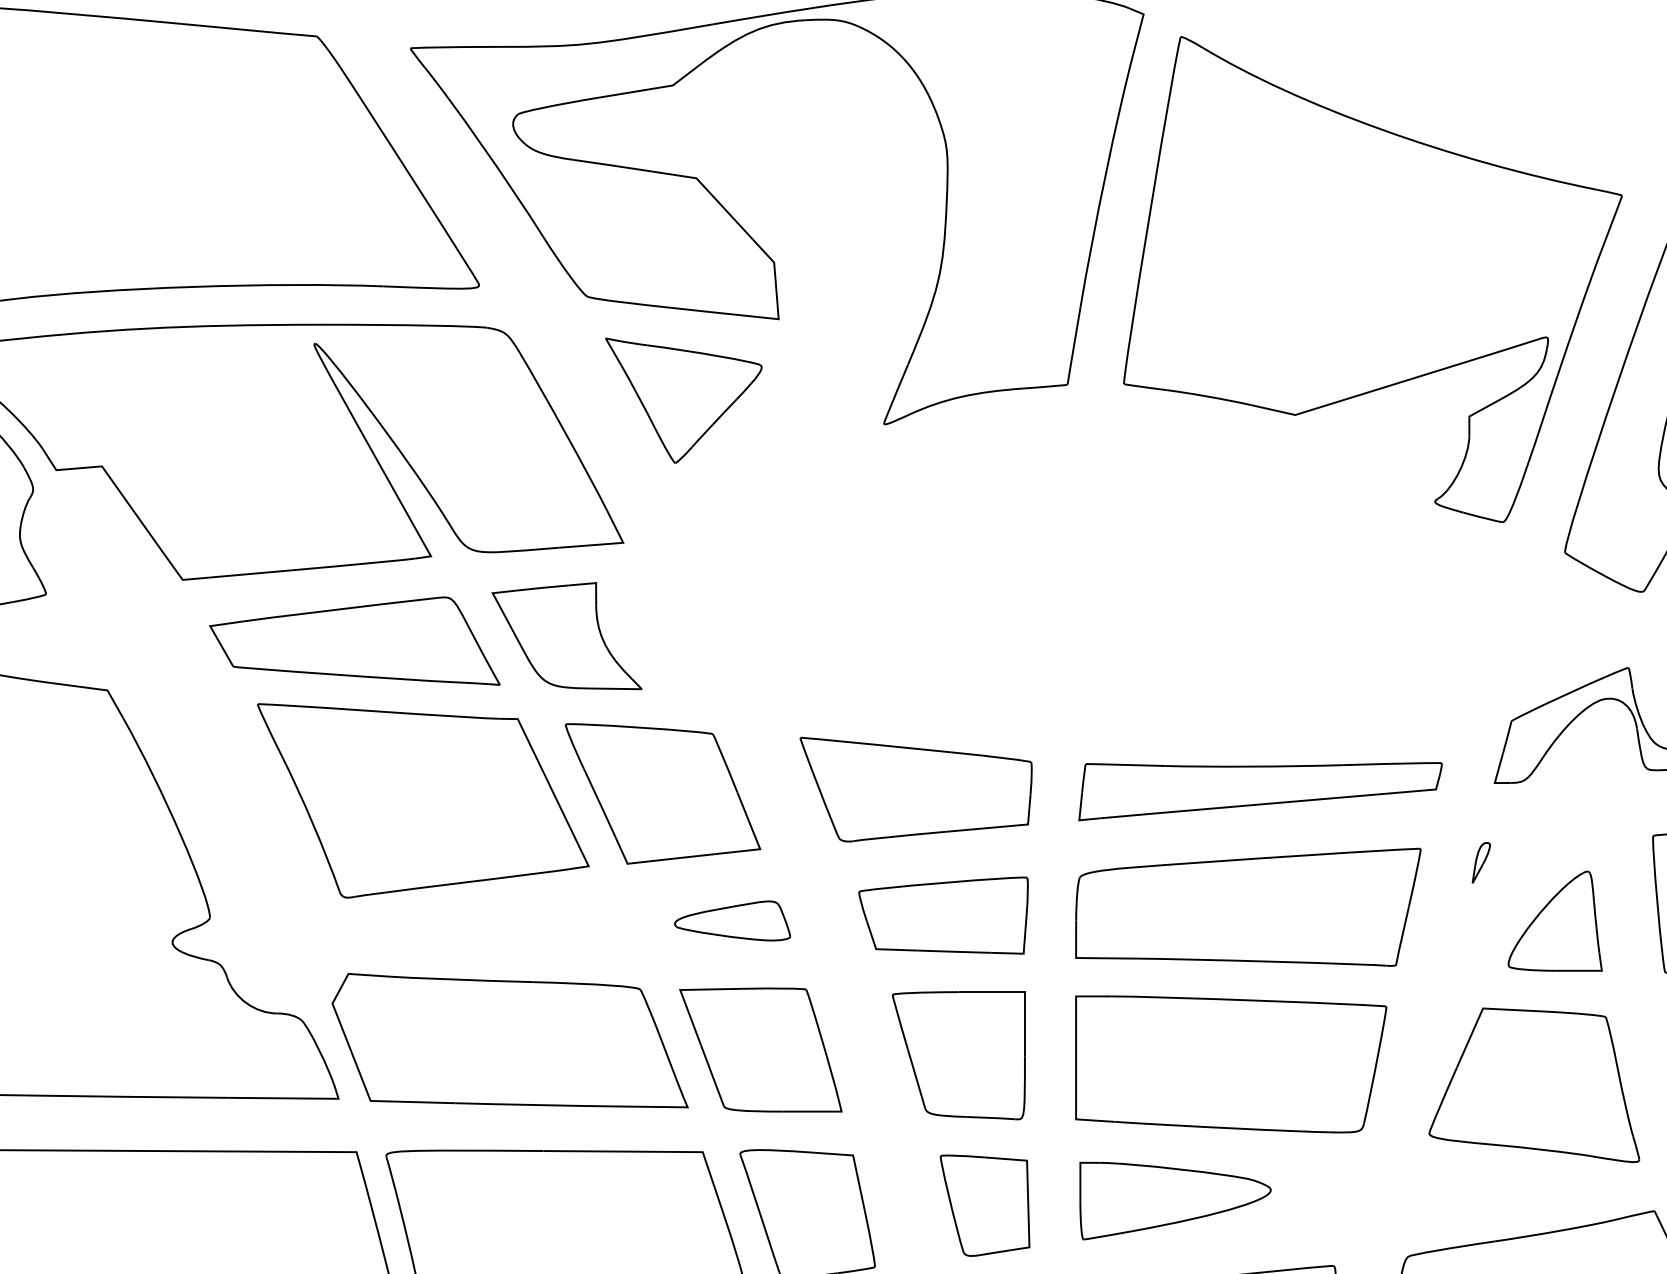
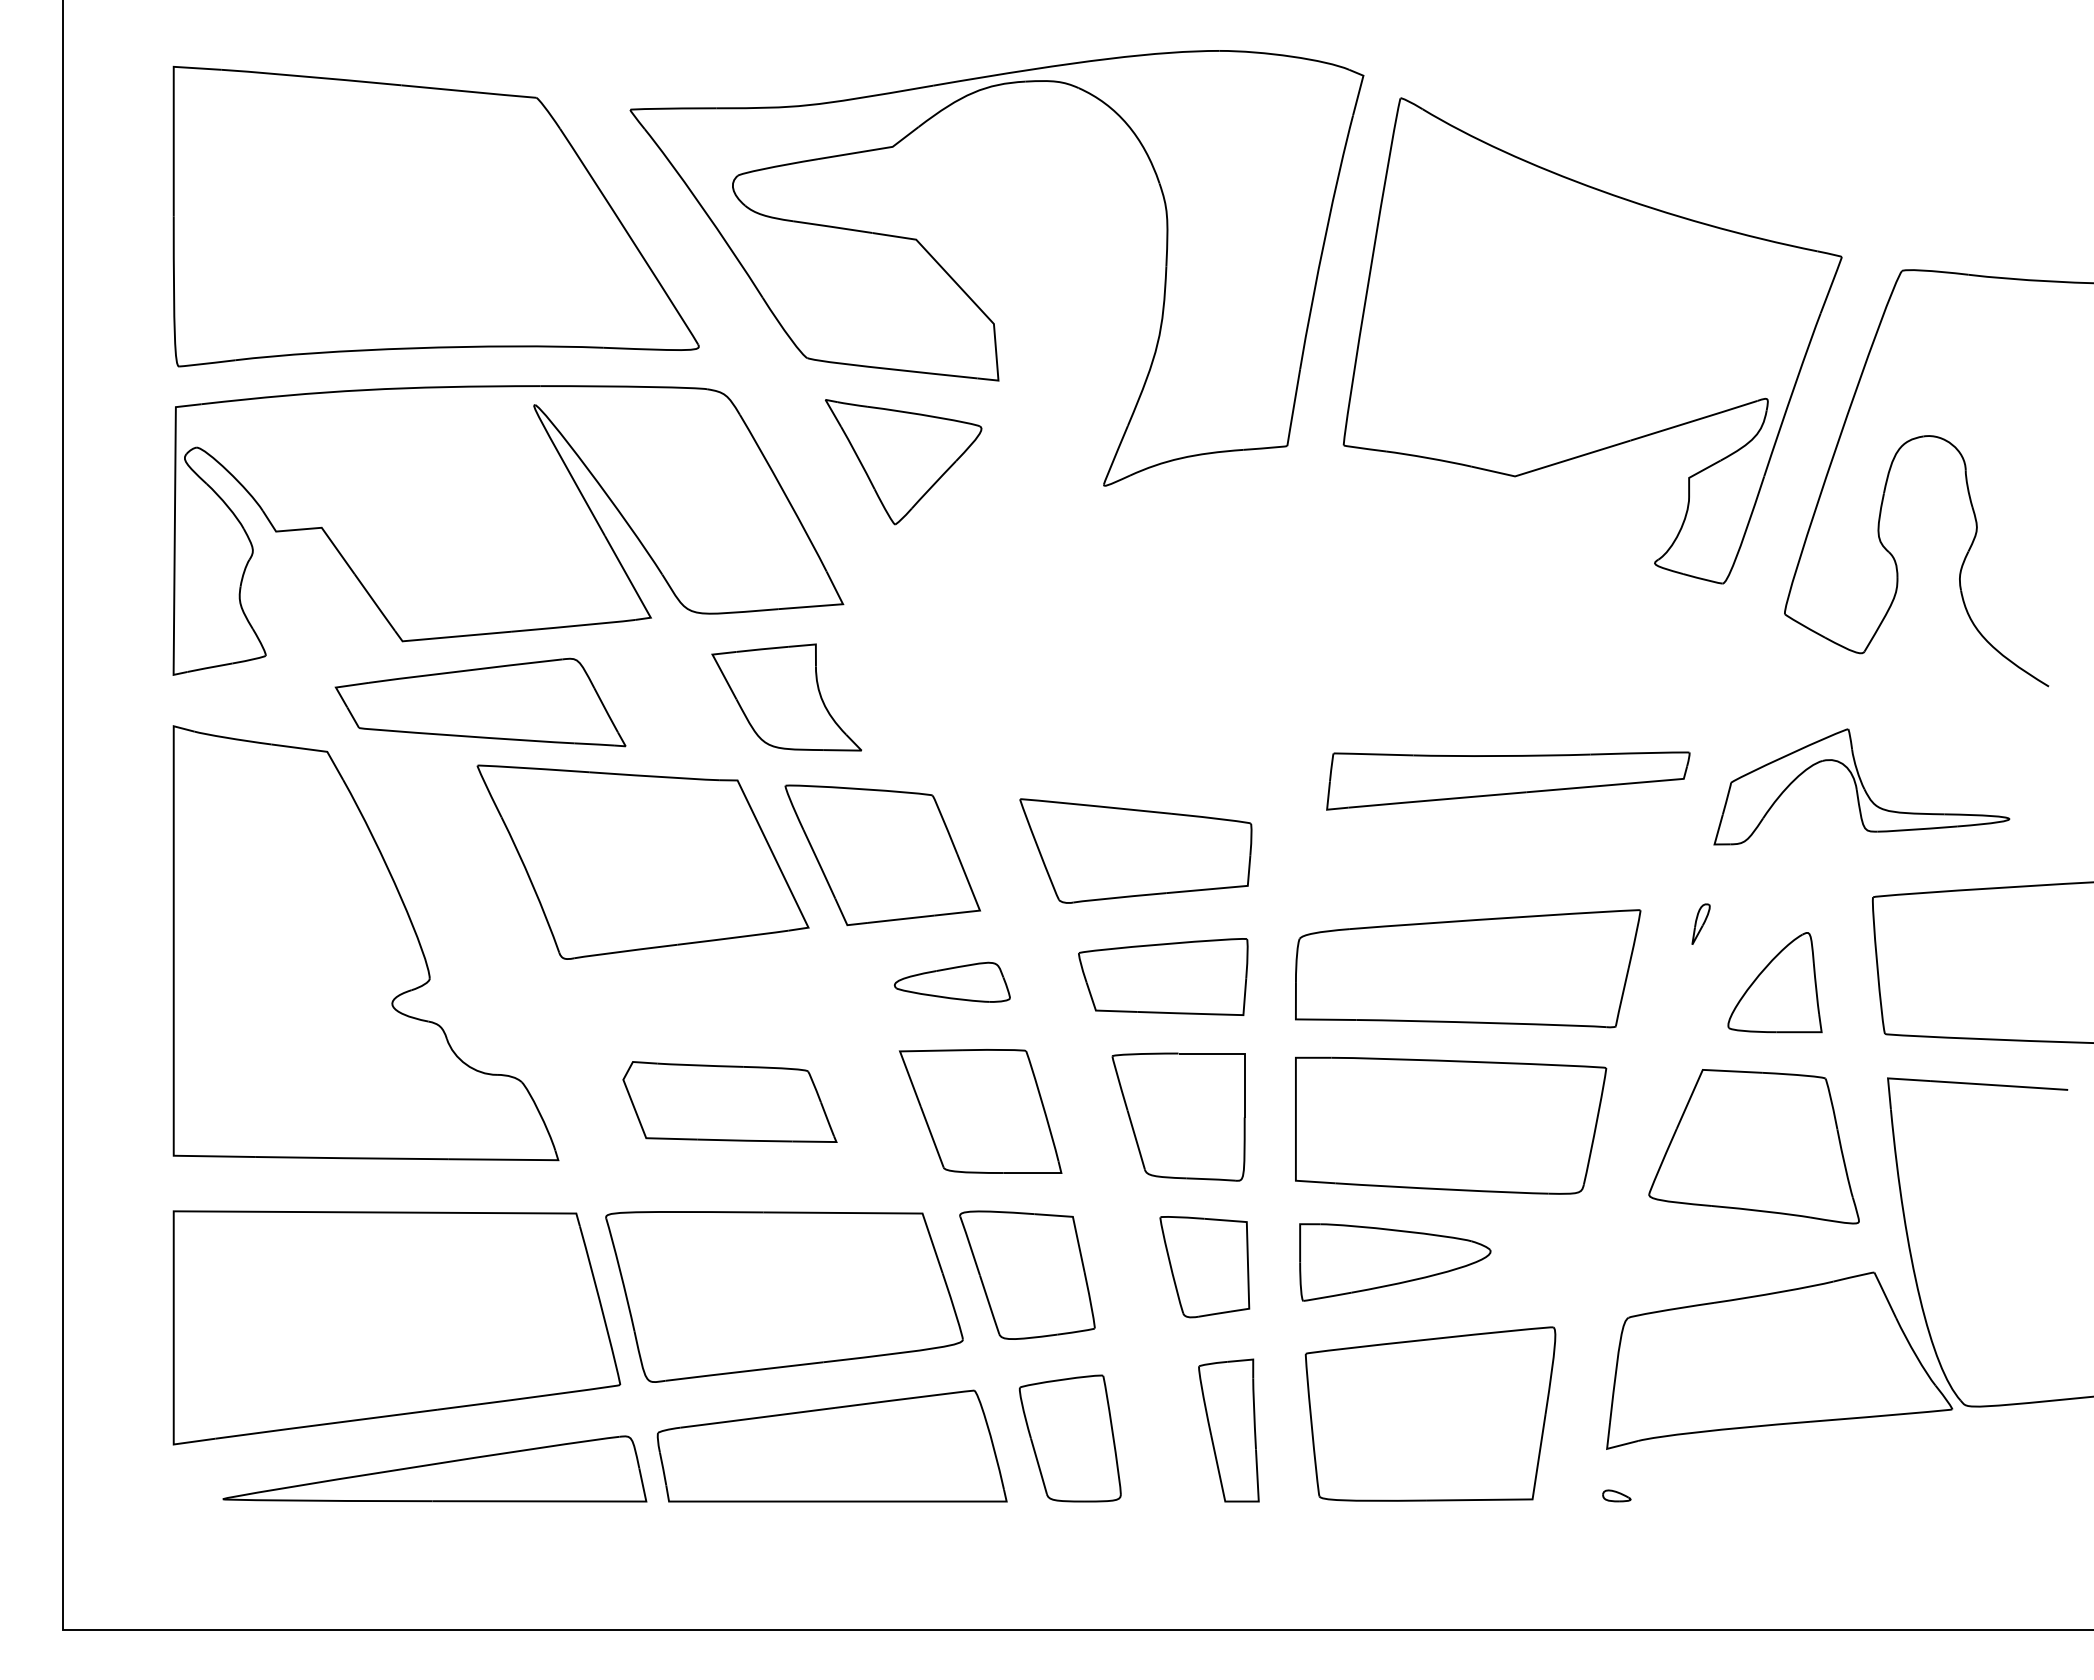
part: (354, 641) -> (480, 702), moved
part: (1260, 791) -> (1508, 780), moved
part: (509, 1040) -> (729, 1101), size x0.6

